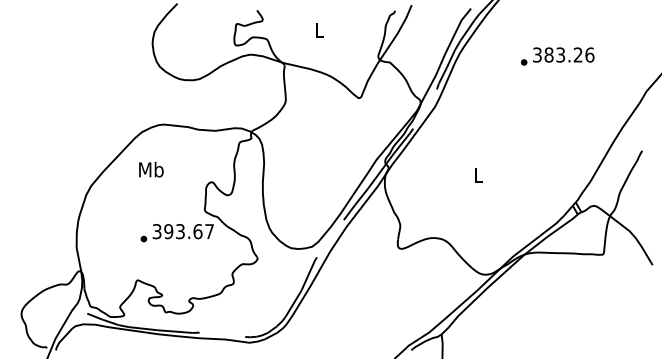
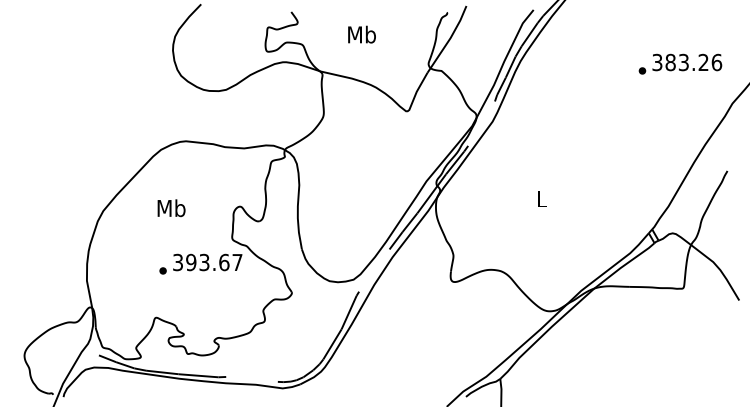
text: (319, 30) -> (361, 34), L -> Mb
text: (557, 56) -> (680, 64), moved
text: (151, 169) -> (171, 208), moved

